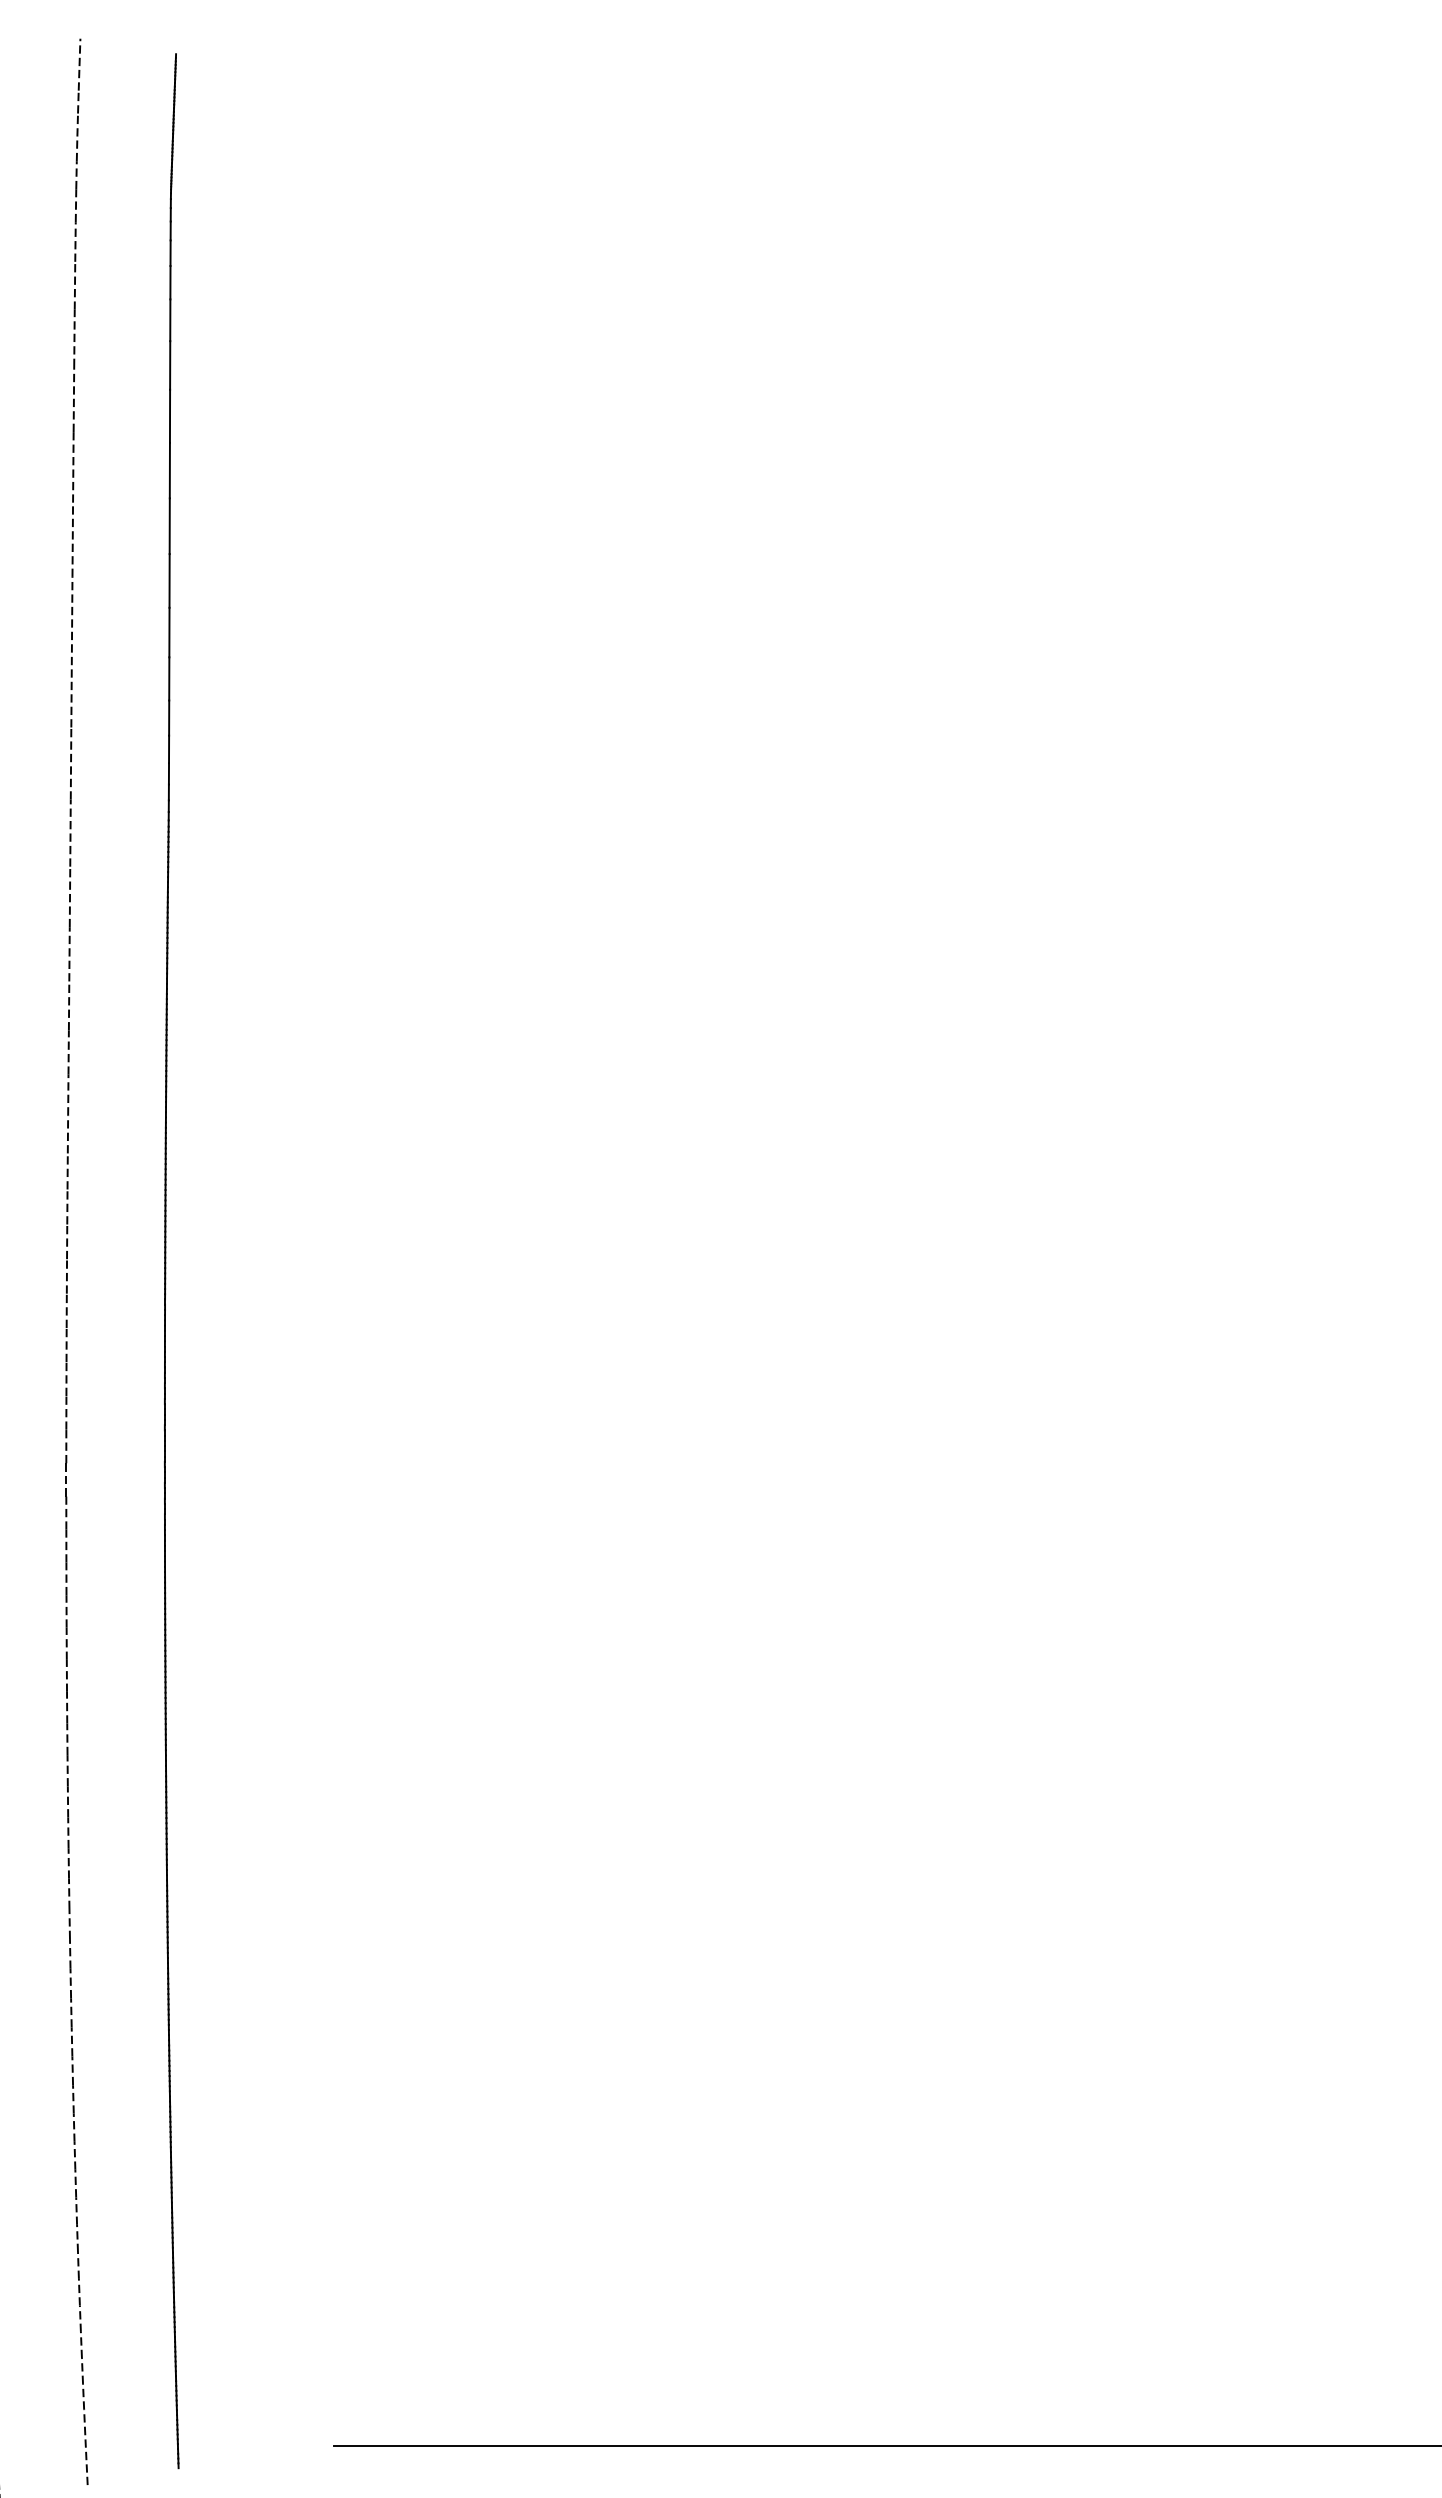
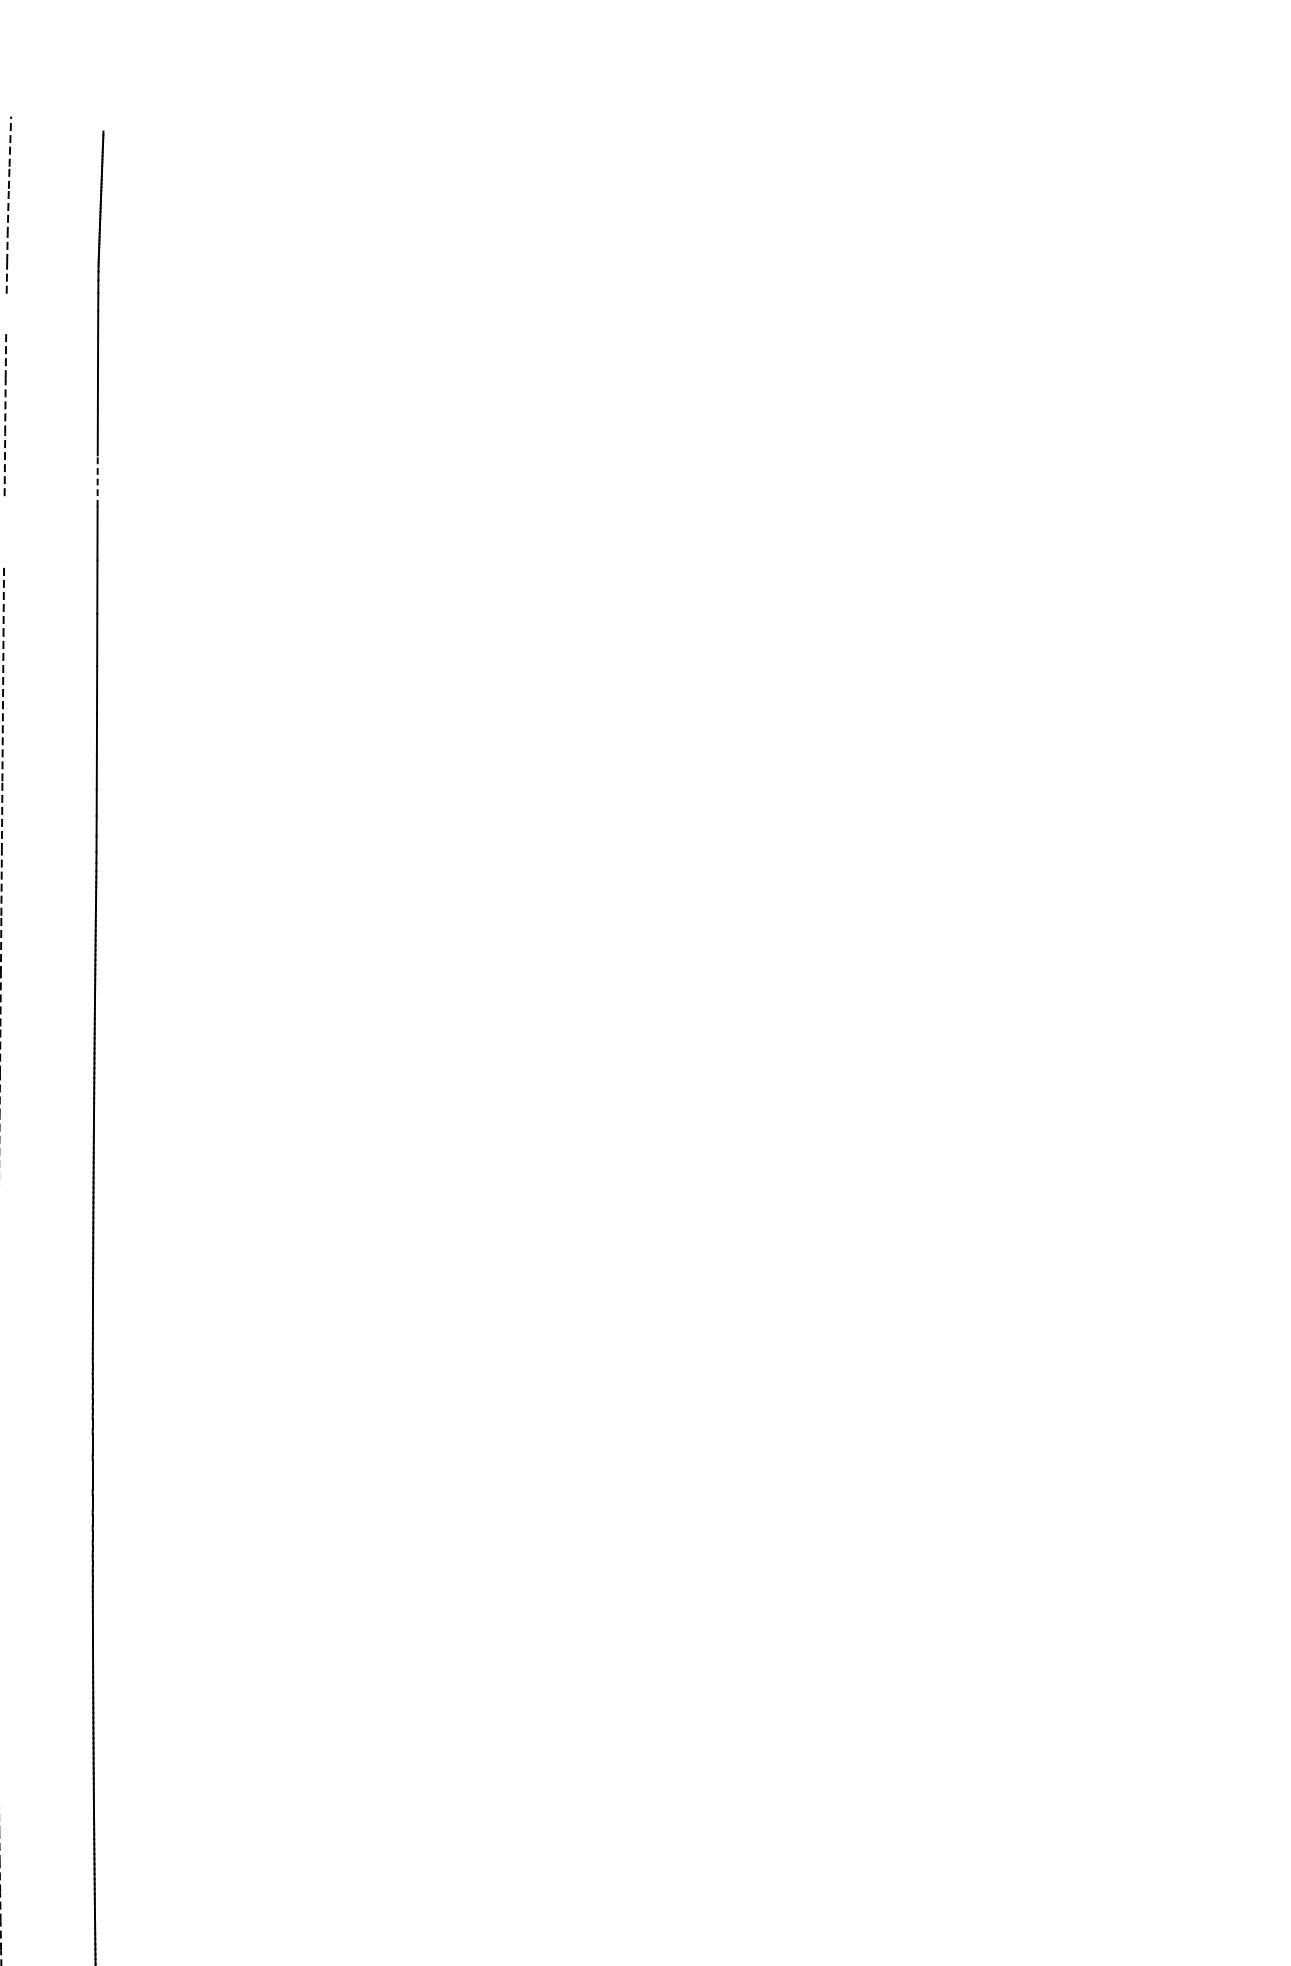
line: (75, 241) -> (6, 312), removed
line: (170, 416) -> (98, 481), solid -> dashed
line: (73, 467) -> (4, 530), removed

